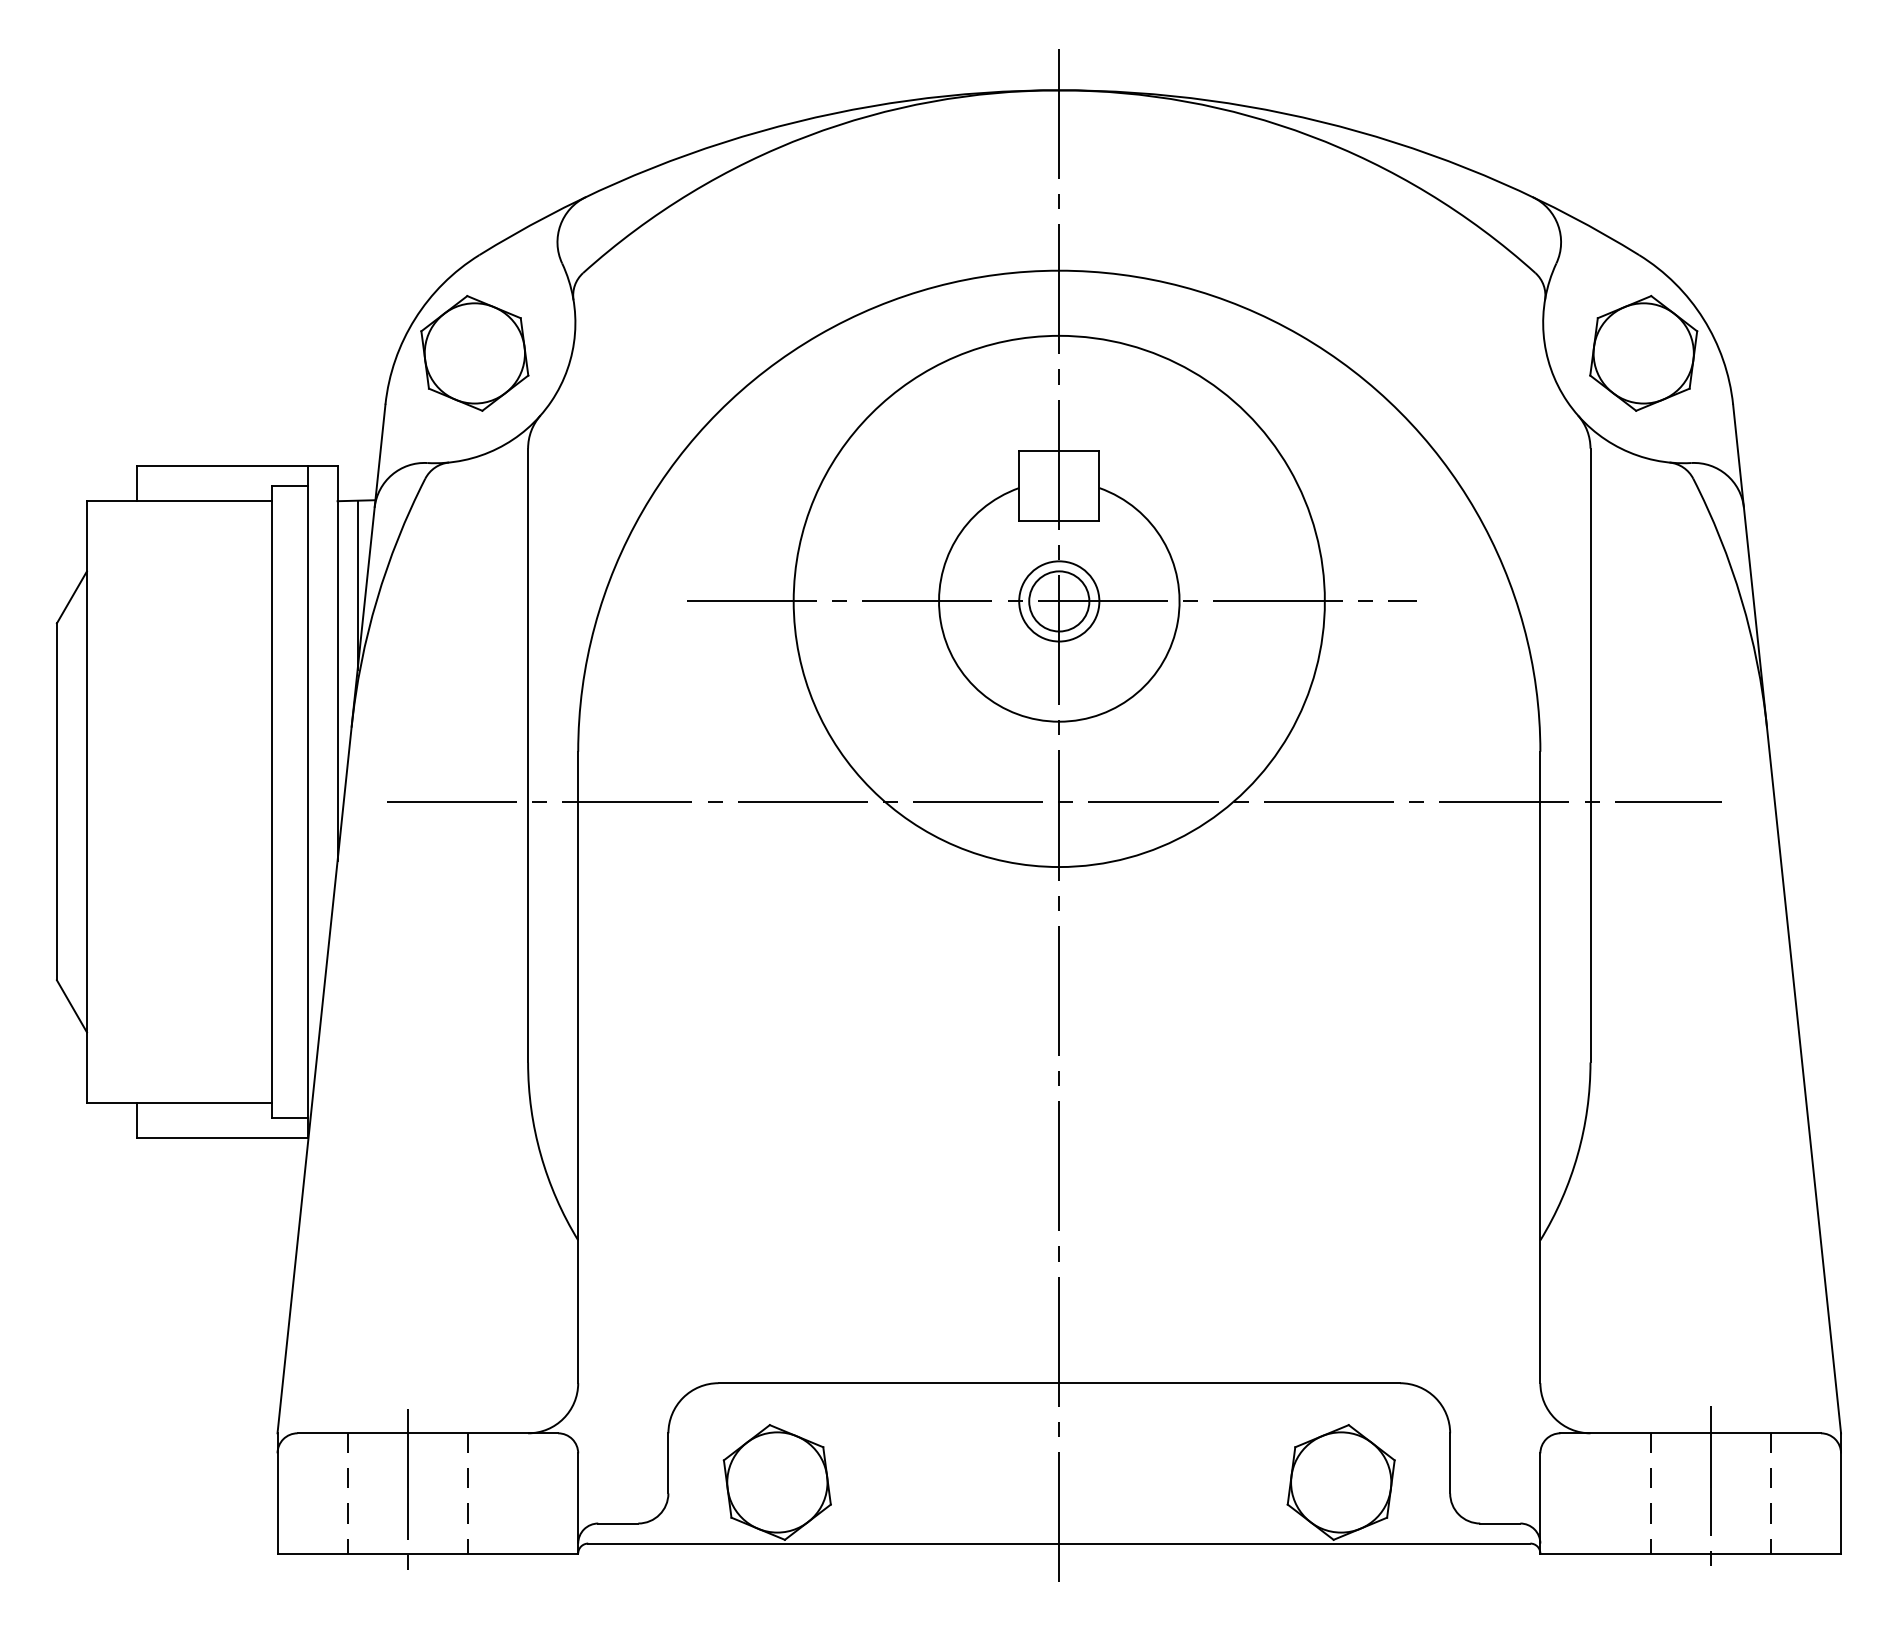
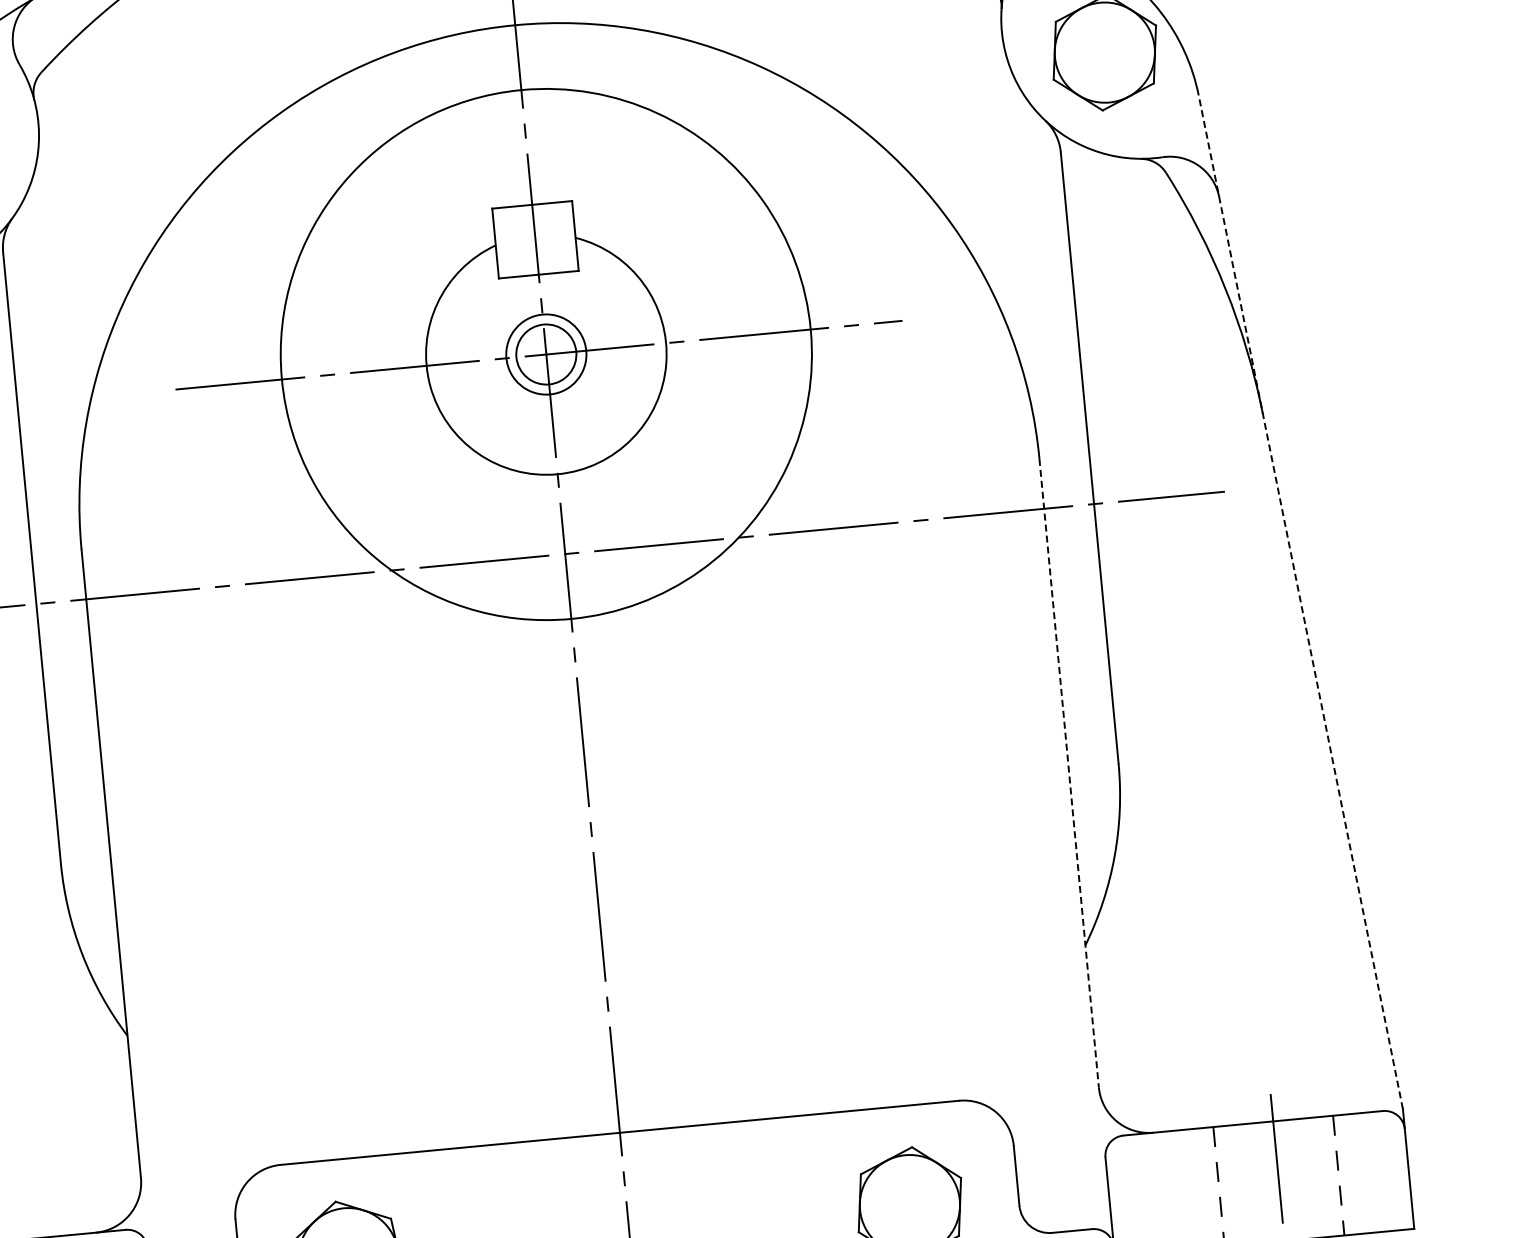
line: (1787, 918) -> (1301, 601), solid -> dashed
line: (1540, 1067) -> (1069, 773), solid -> dashed

